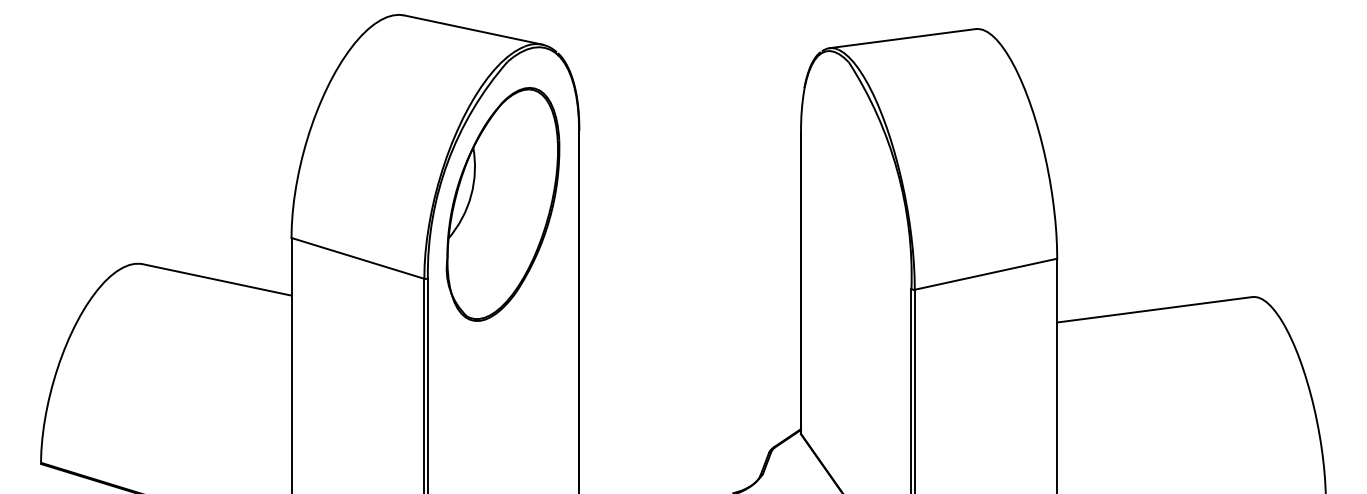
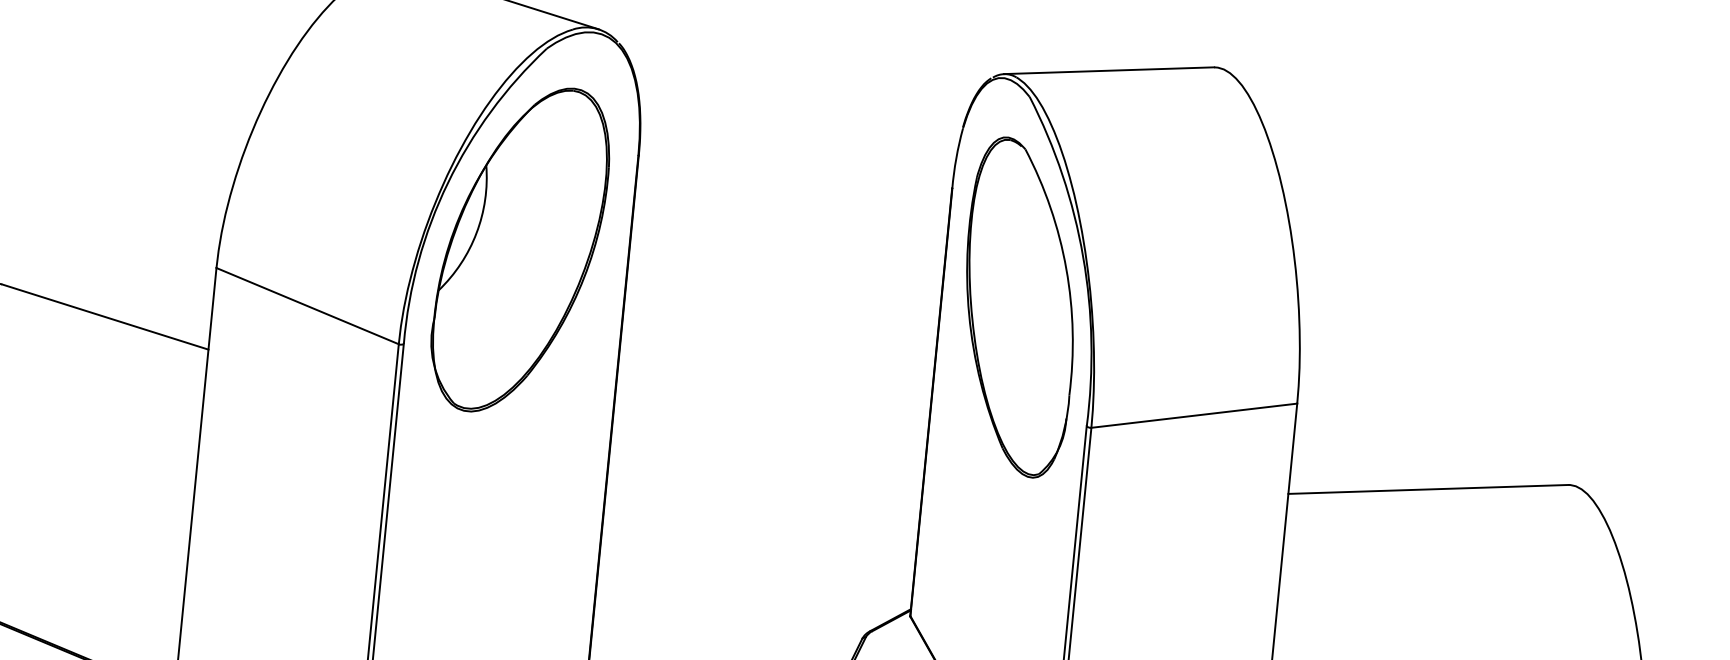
part: (856, 210) -> (1019, 307), added

